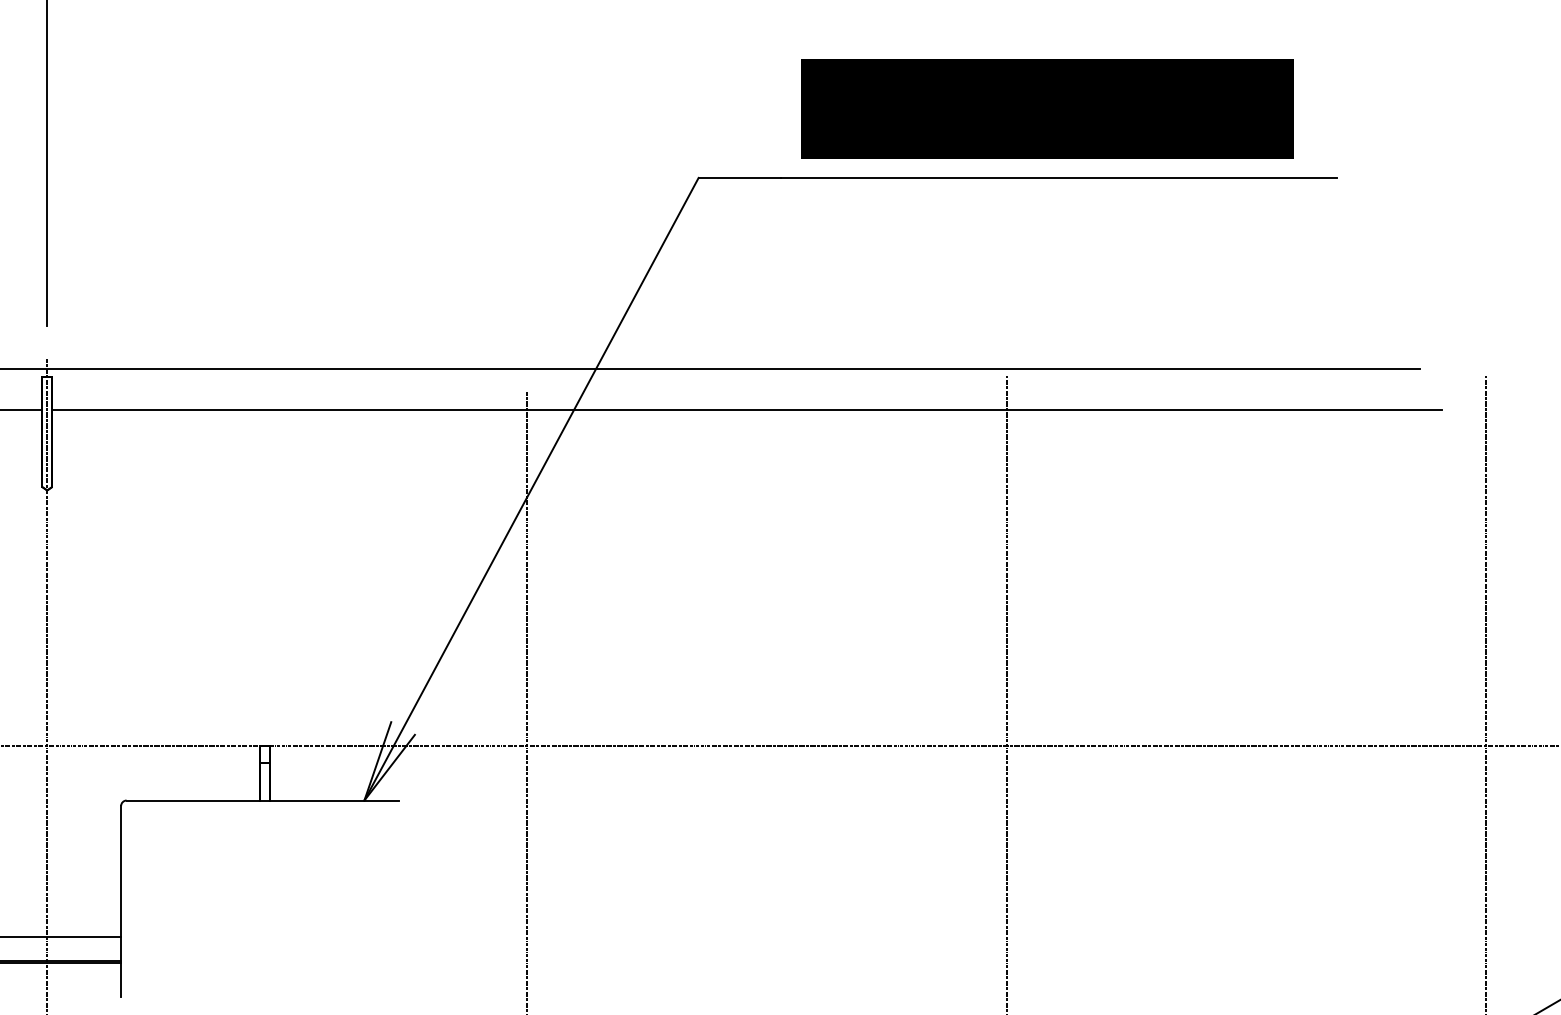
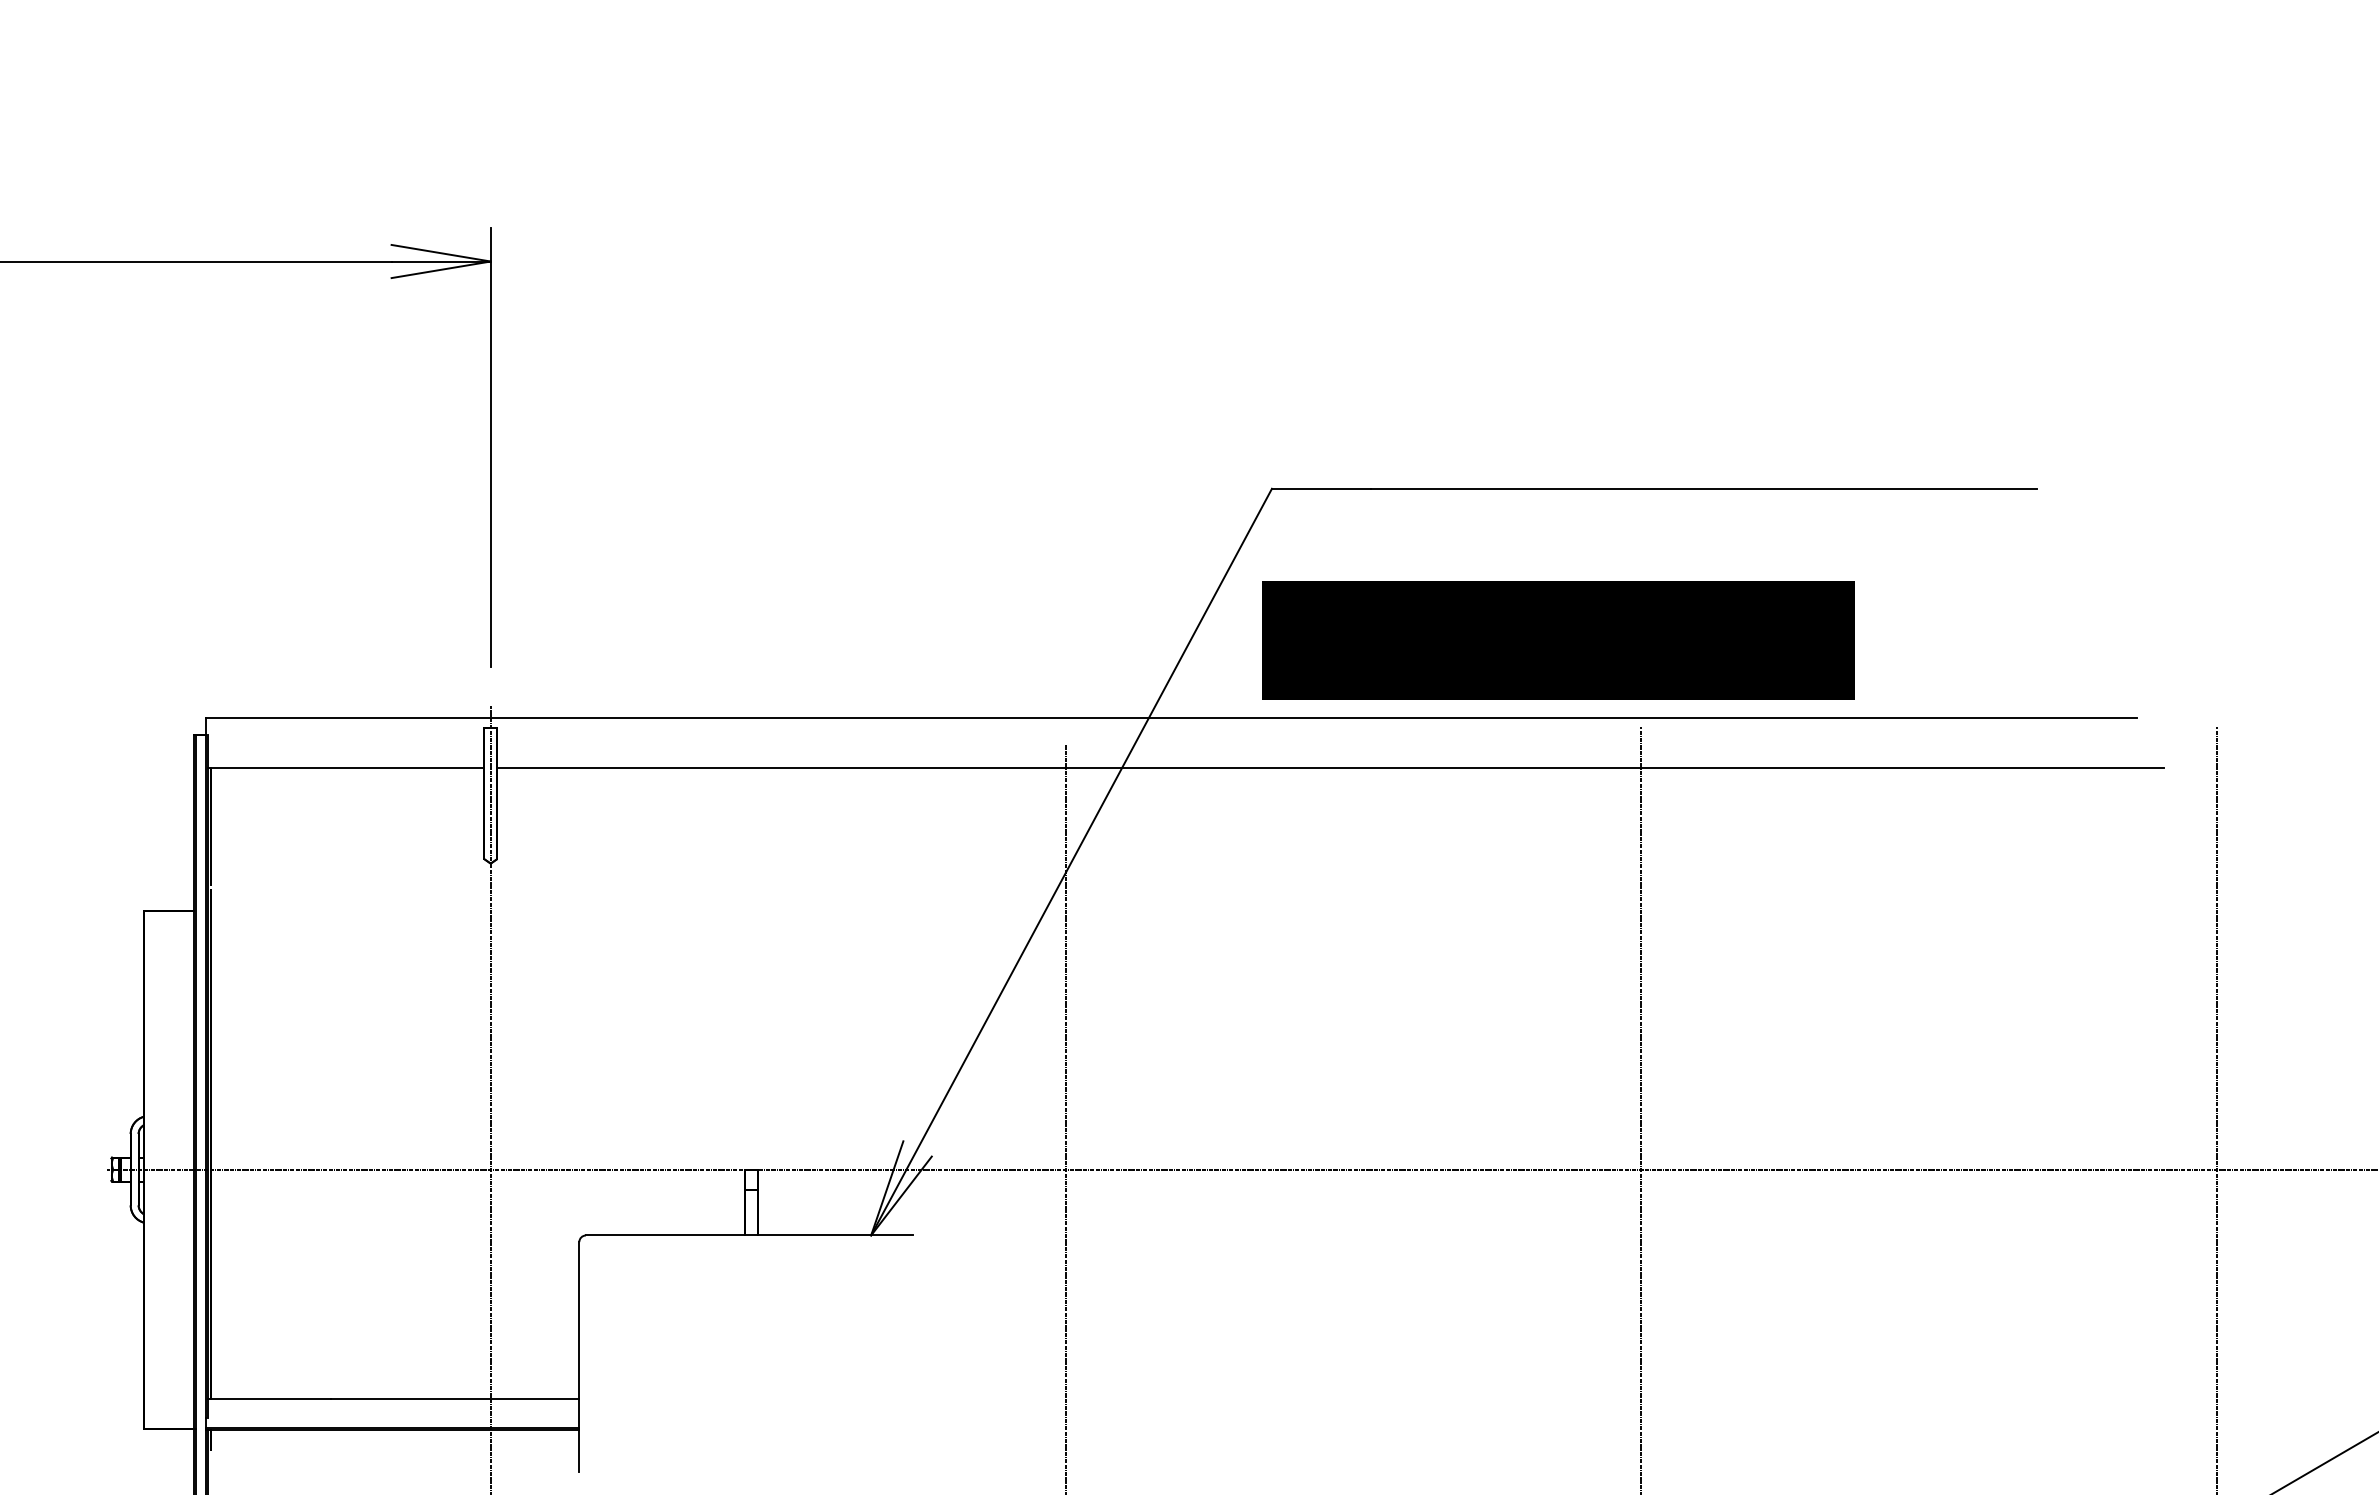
text: (1047, 109) -> (1558, 640), moved

